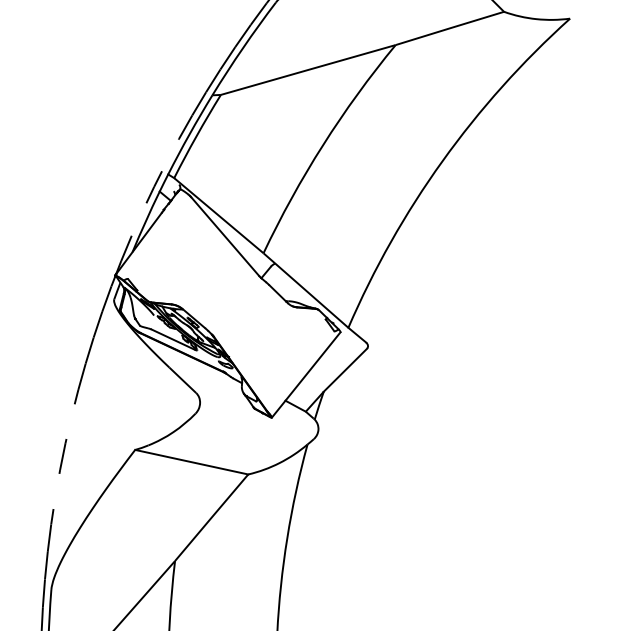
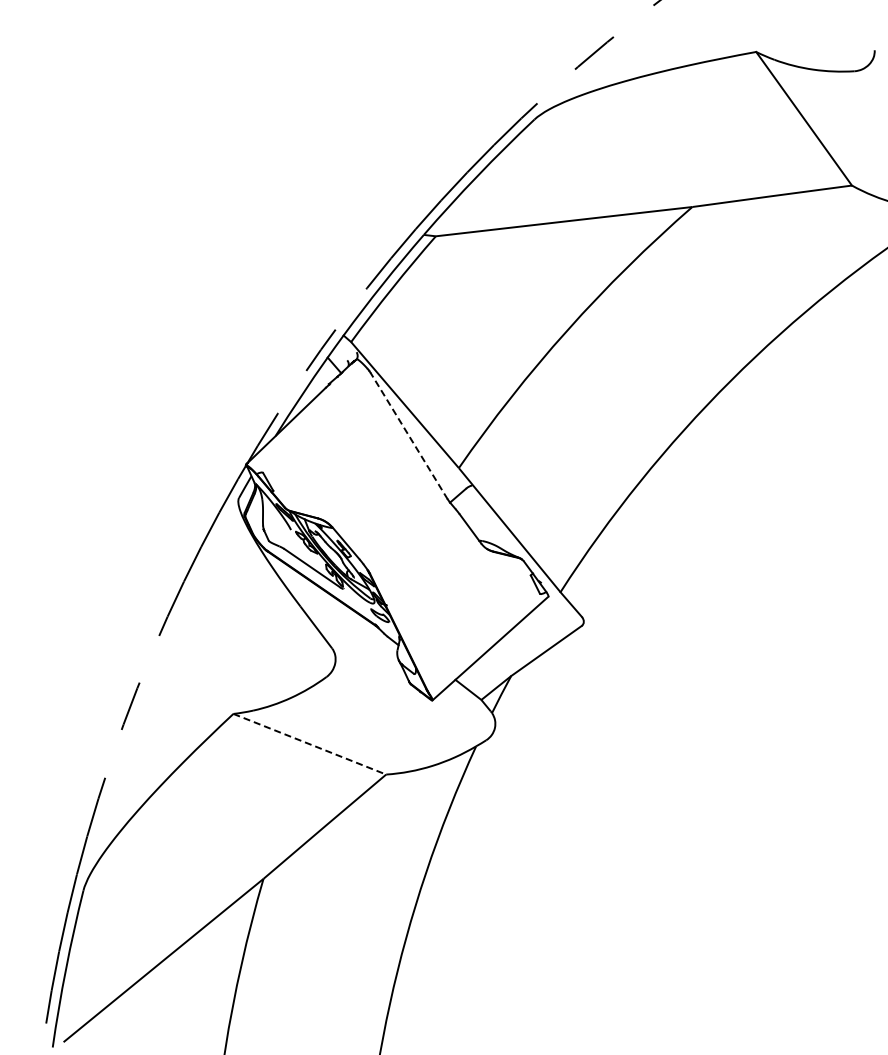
line: (224, 236) -> (408, 435), solid -> dashed
line: (192, 462) -> (310, 744), solid -> dashed

